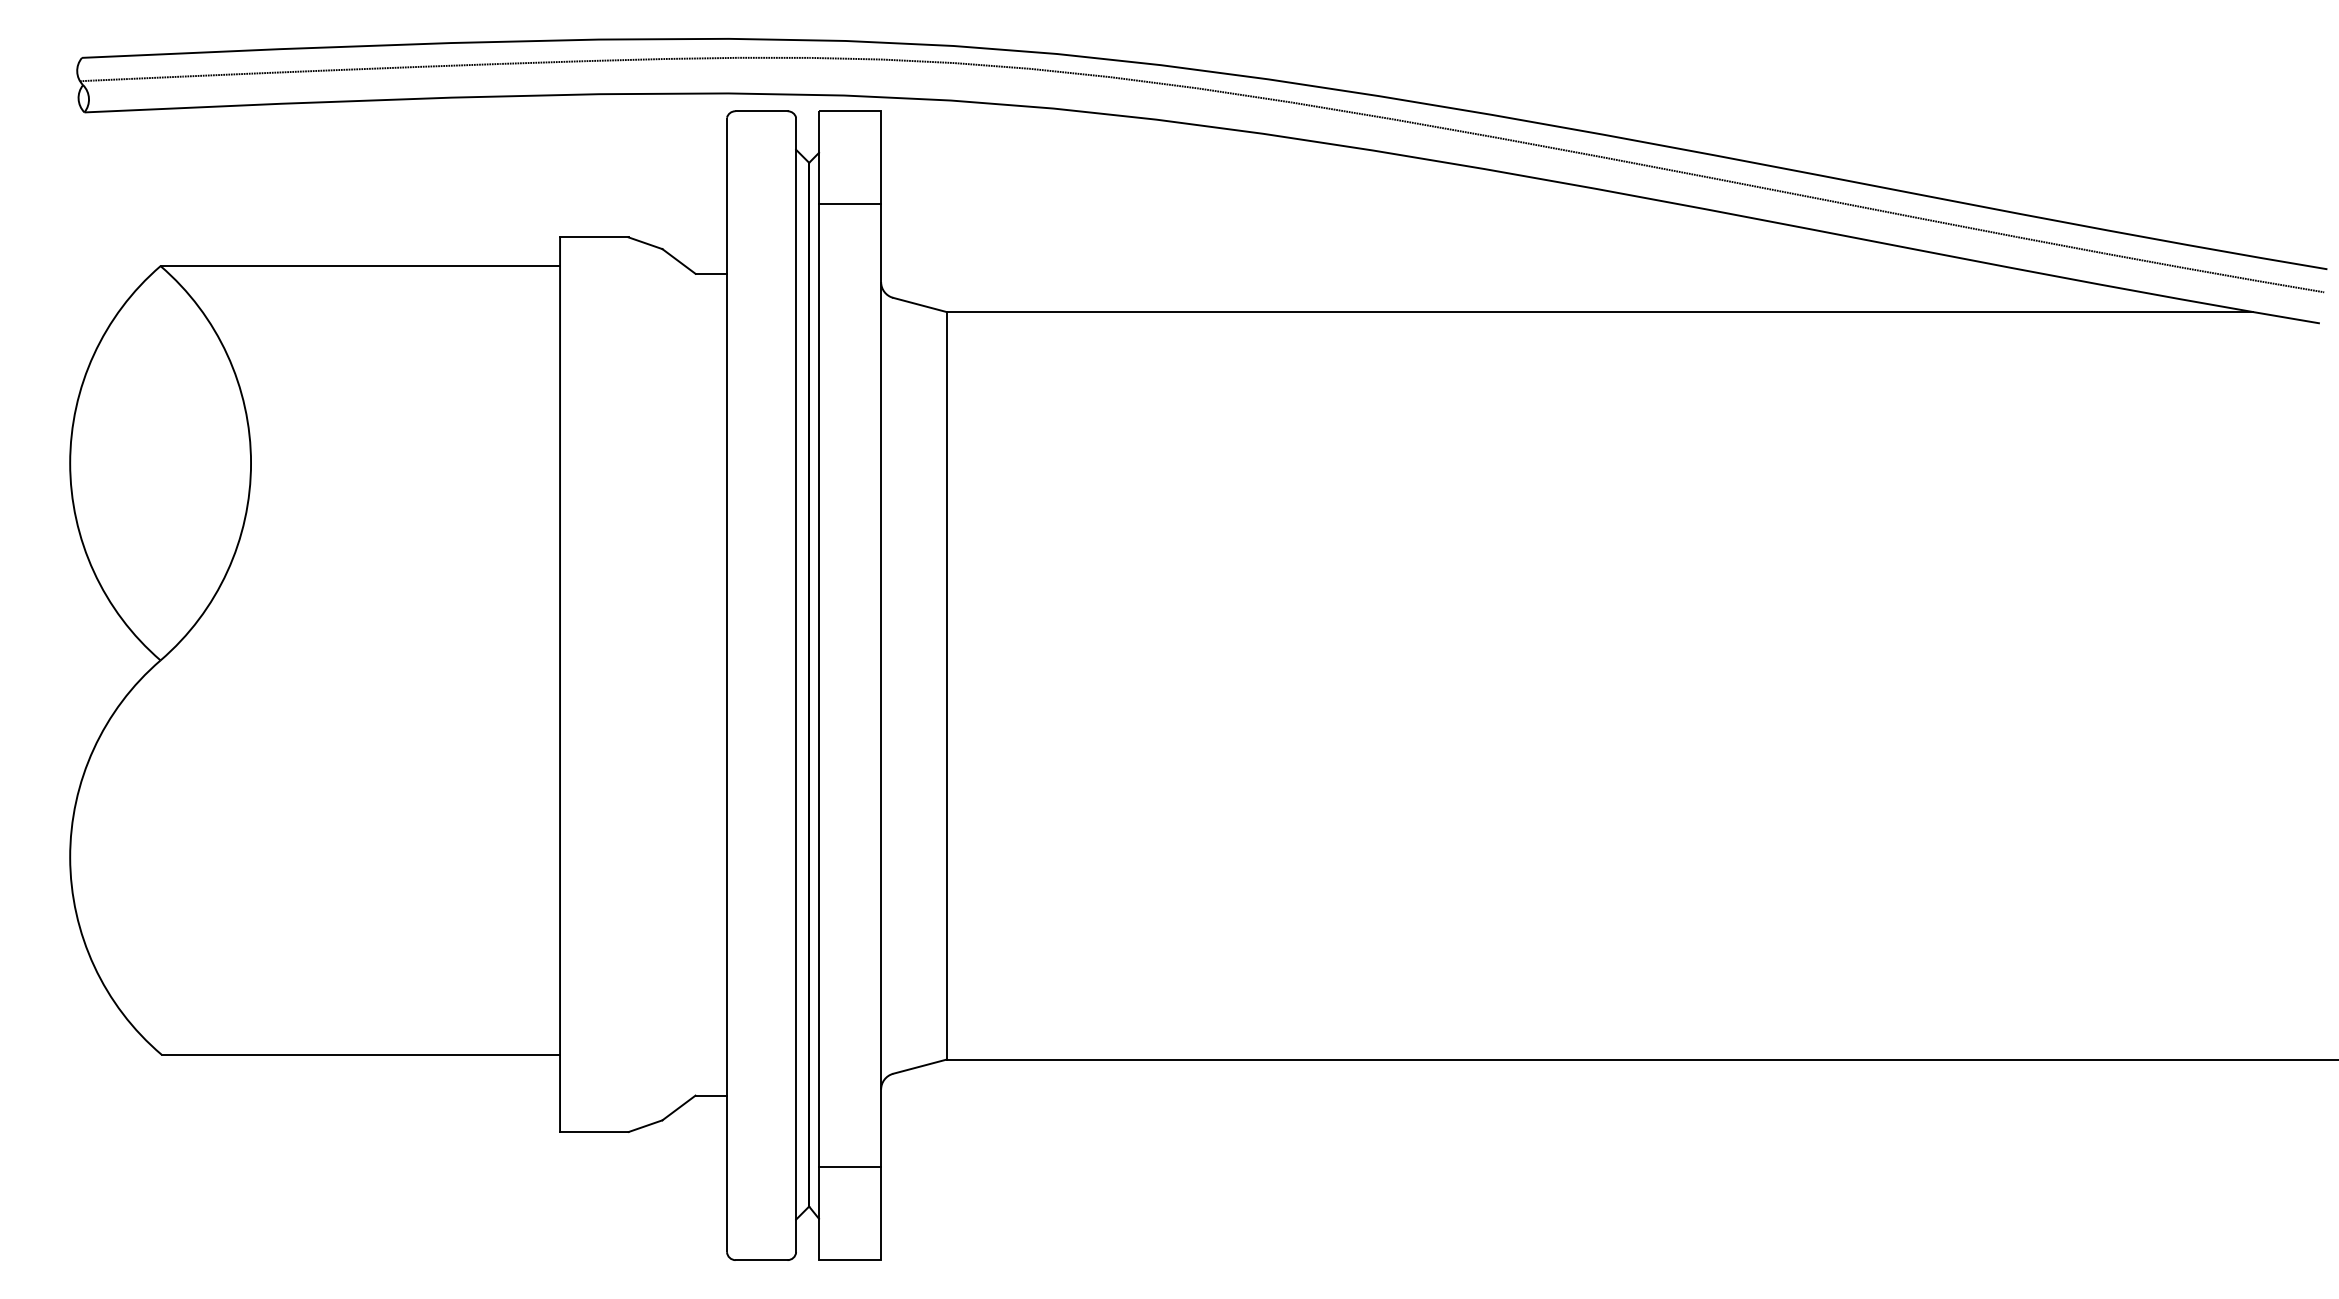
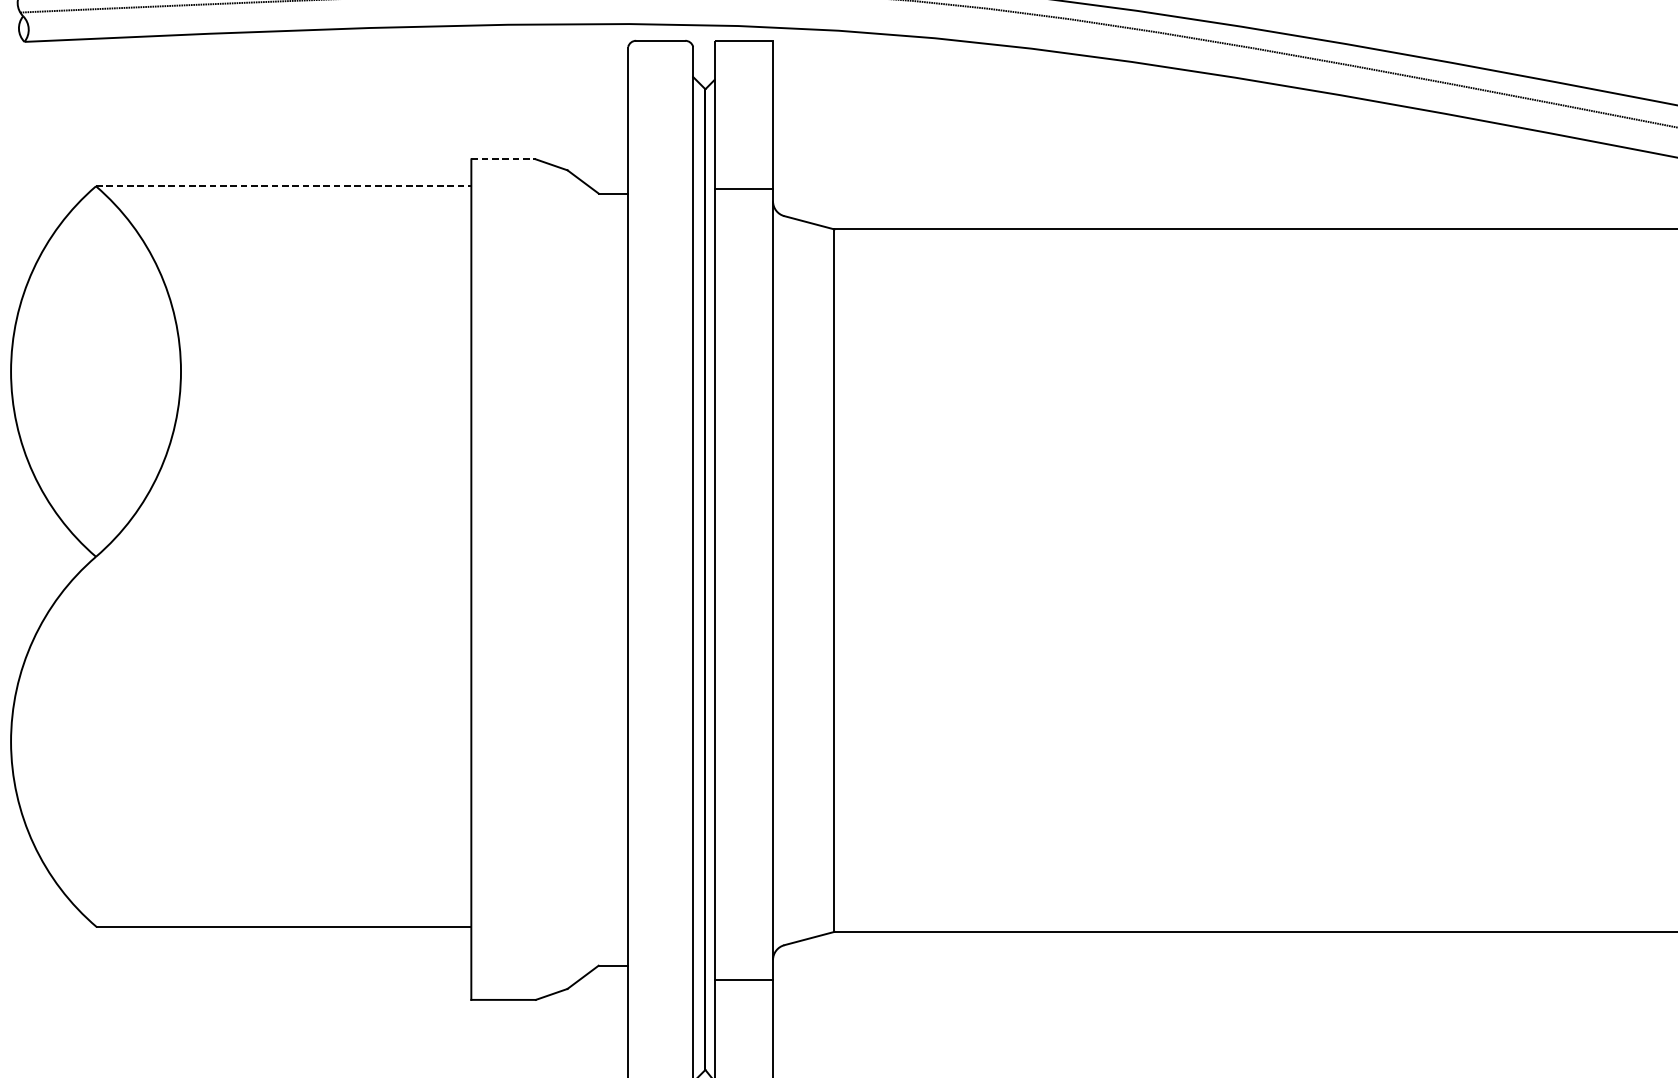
line: (850, 204) -> (744, 189), moved
line: (594, 237) -> (503, 159), solid -> dashed
line: (360, 266) -> (283, 186), solid -> dashed
line: (850, 1167) -> (744, 979), moved

